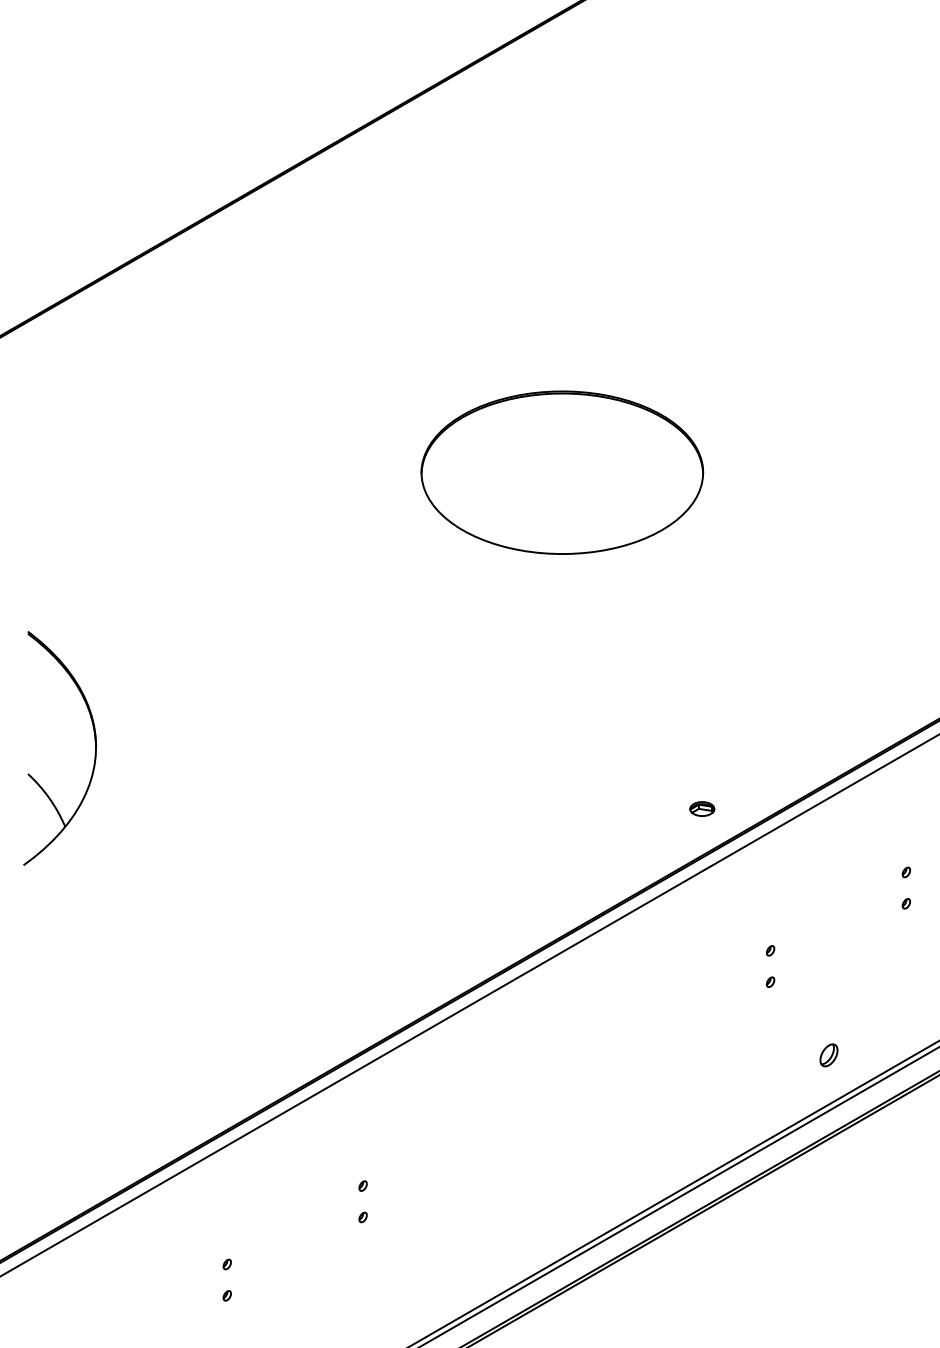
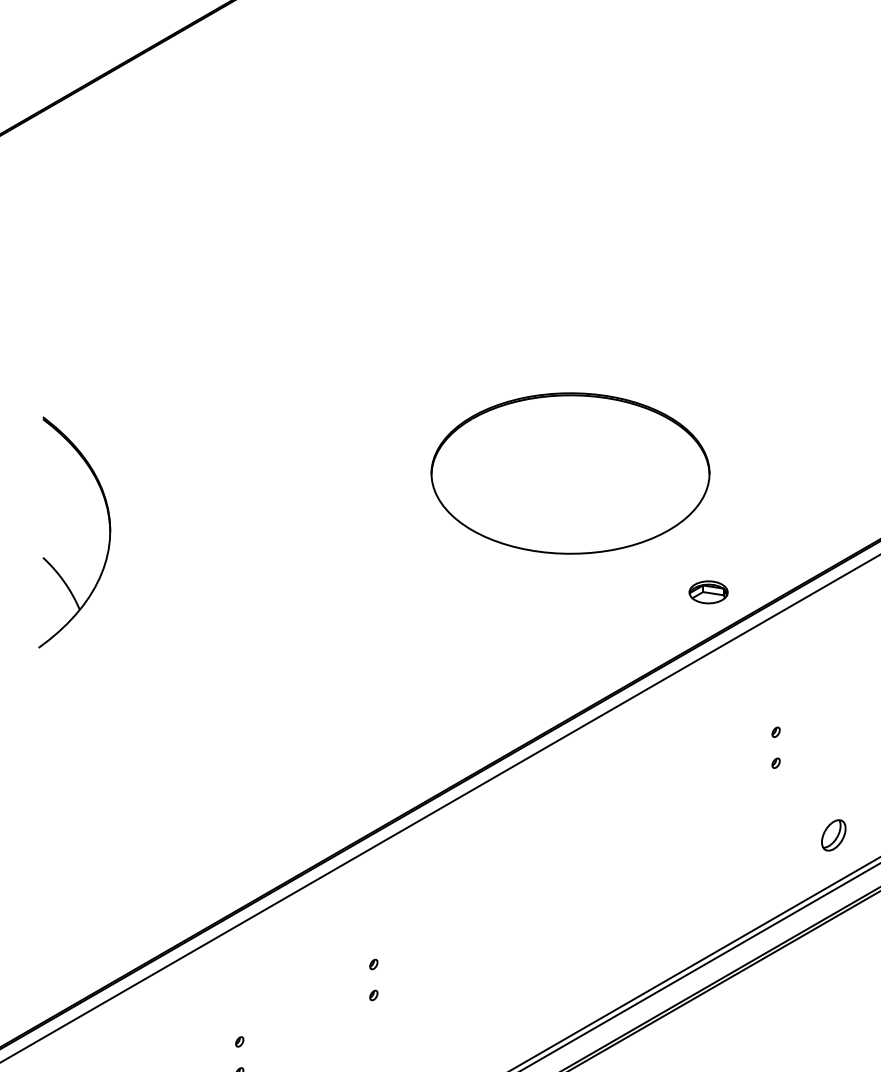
part: (562, 472) -> (570, 473), moved
part: (702, 808) -> (708, 591), size x1.6
part: (828, 1055) -> (833, 835), size x1.4

